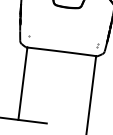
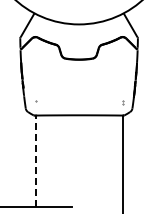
line: (22, 83) -> (35, 161), solid -> dashed

